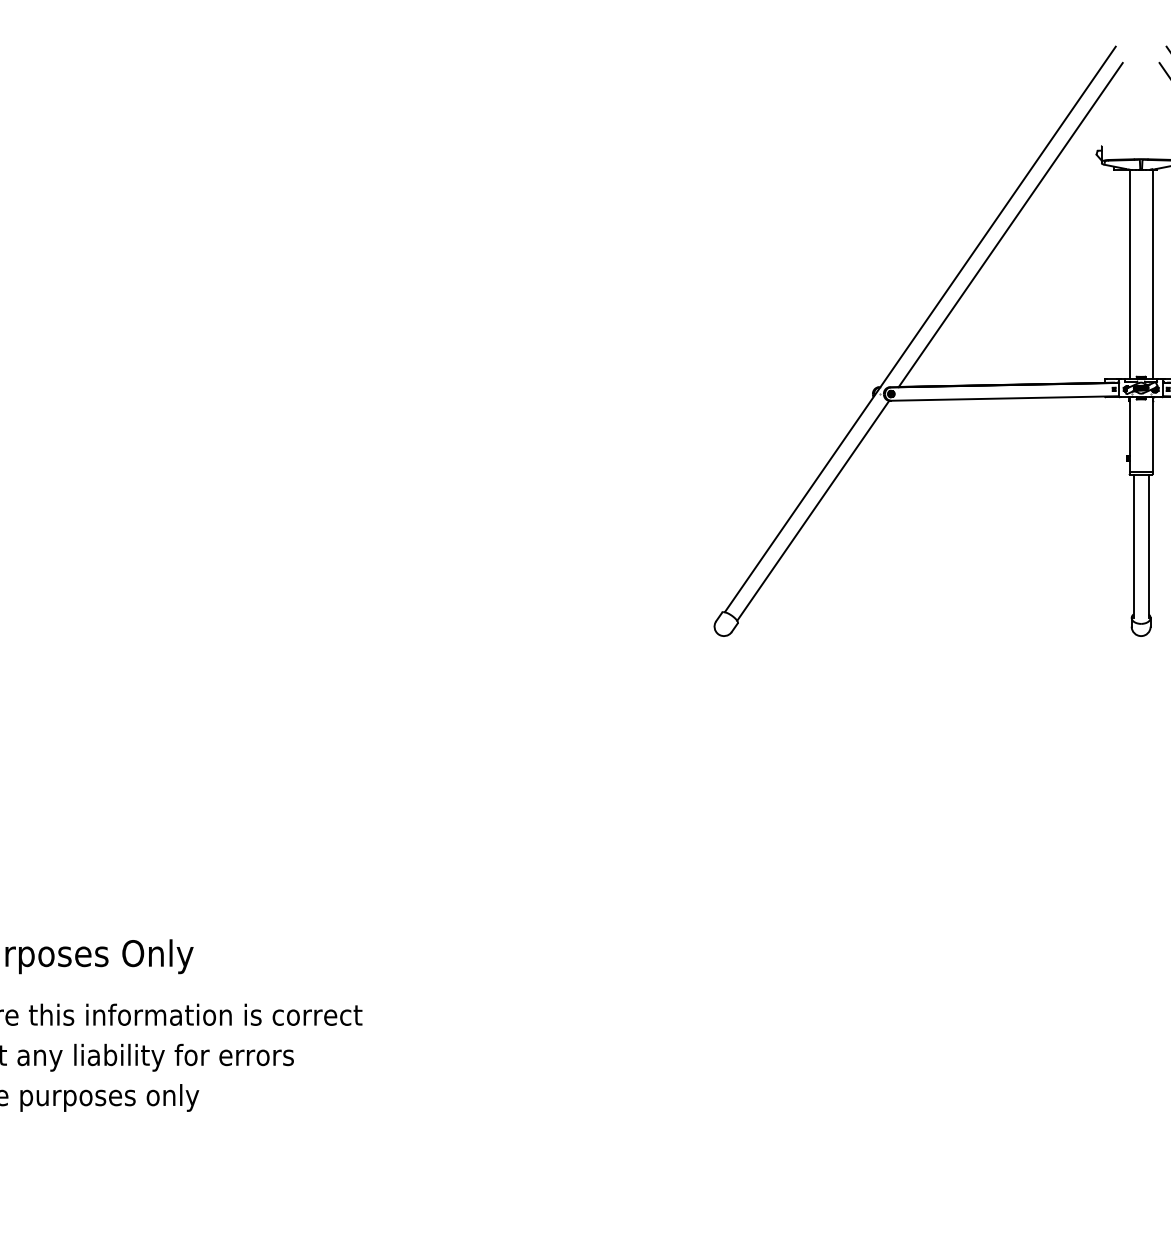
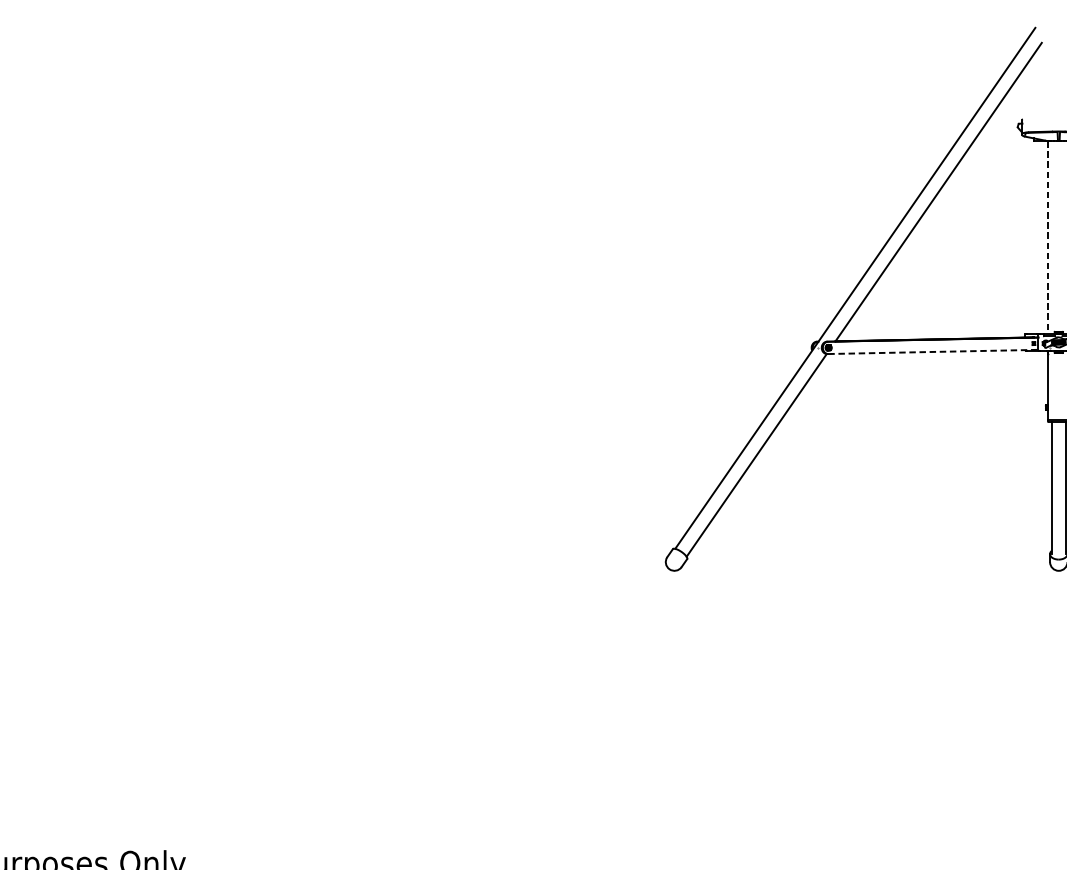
line: (1129, 274) -> (1048, 237), solid -> dashed
line: (1005, 398) -> (933, 351), solid -> dashed

